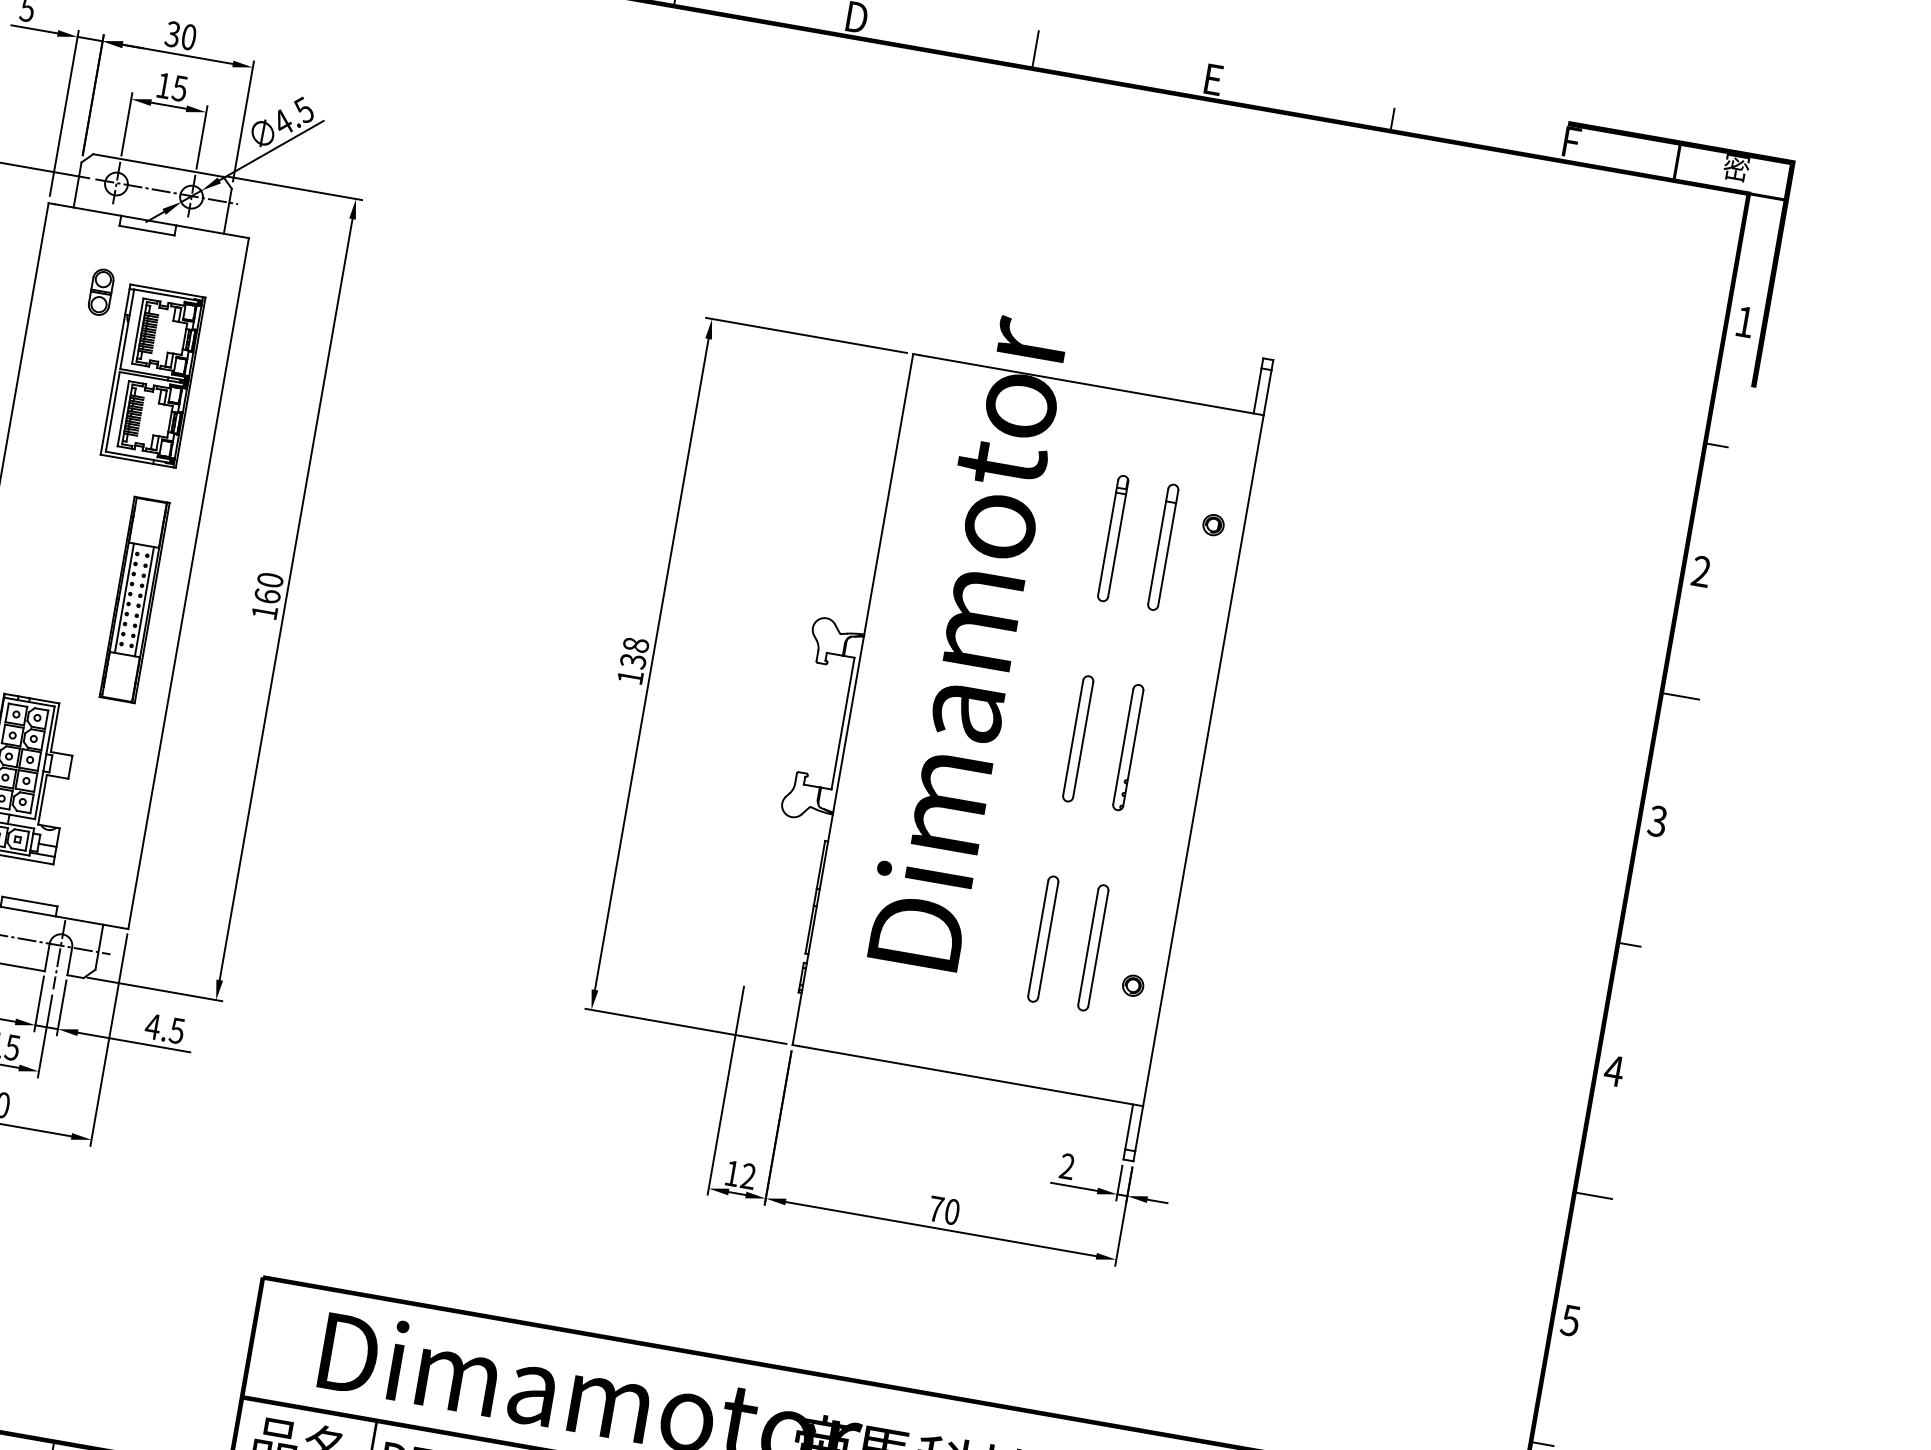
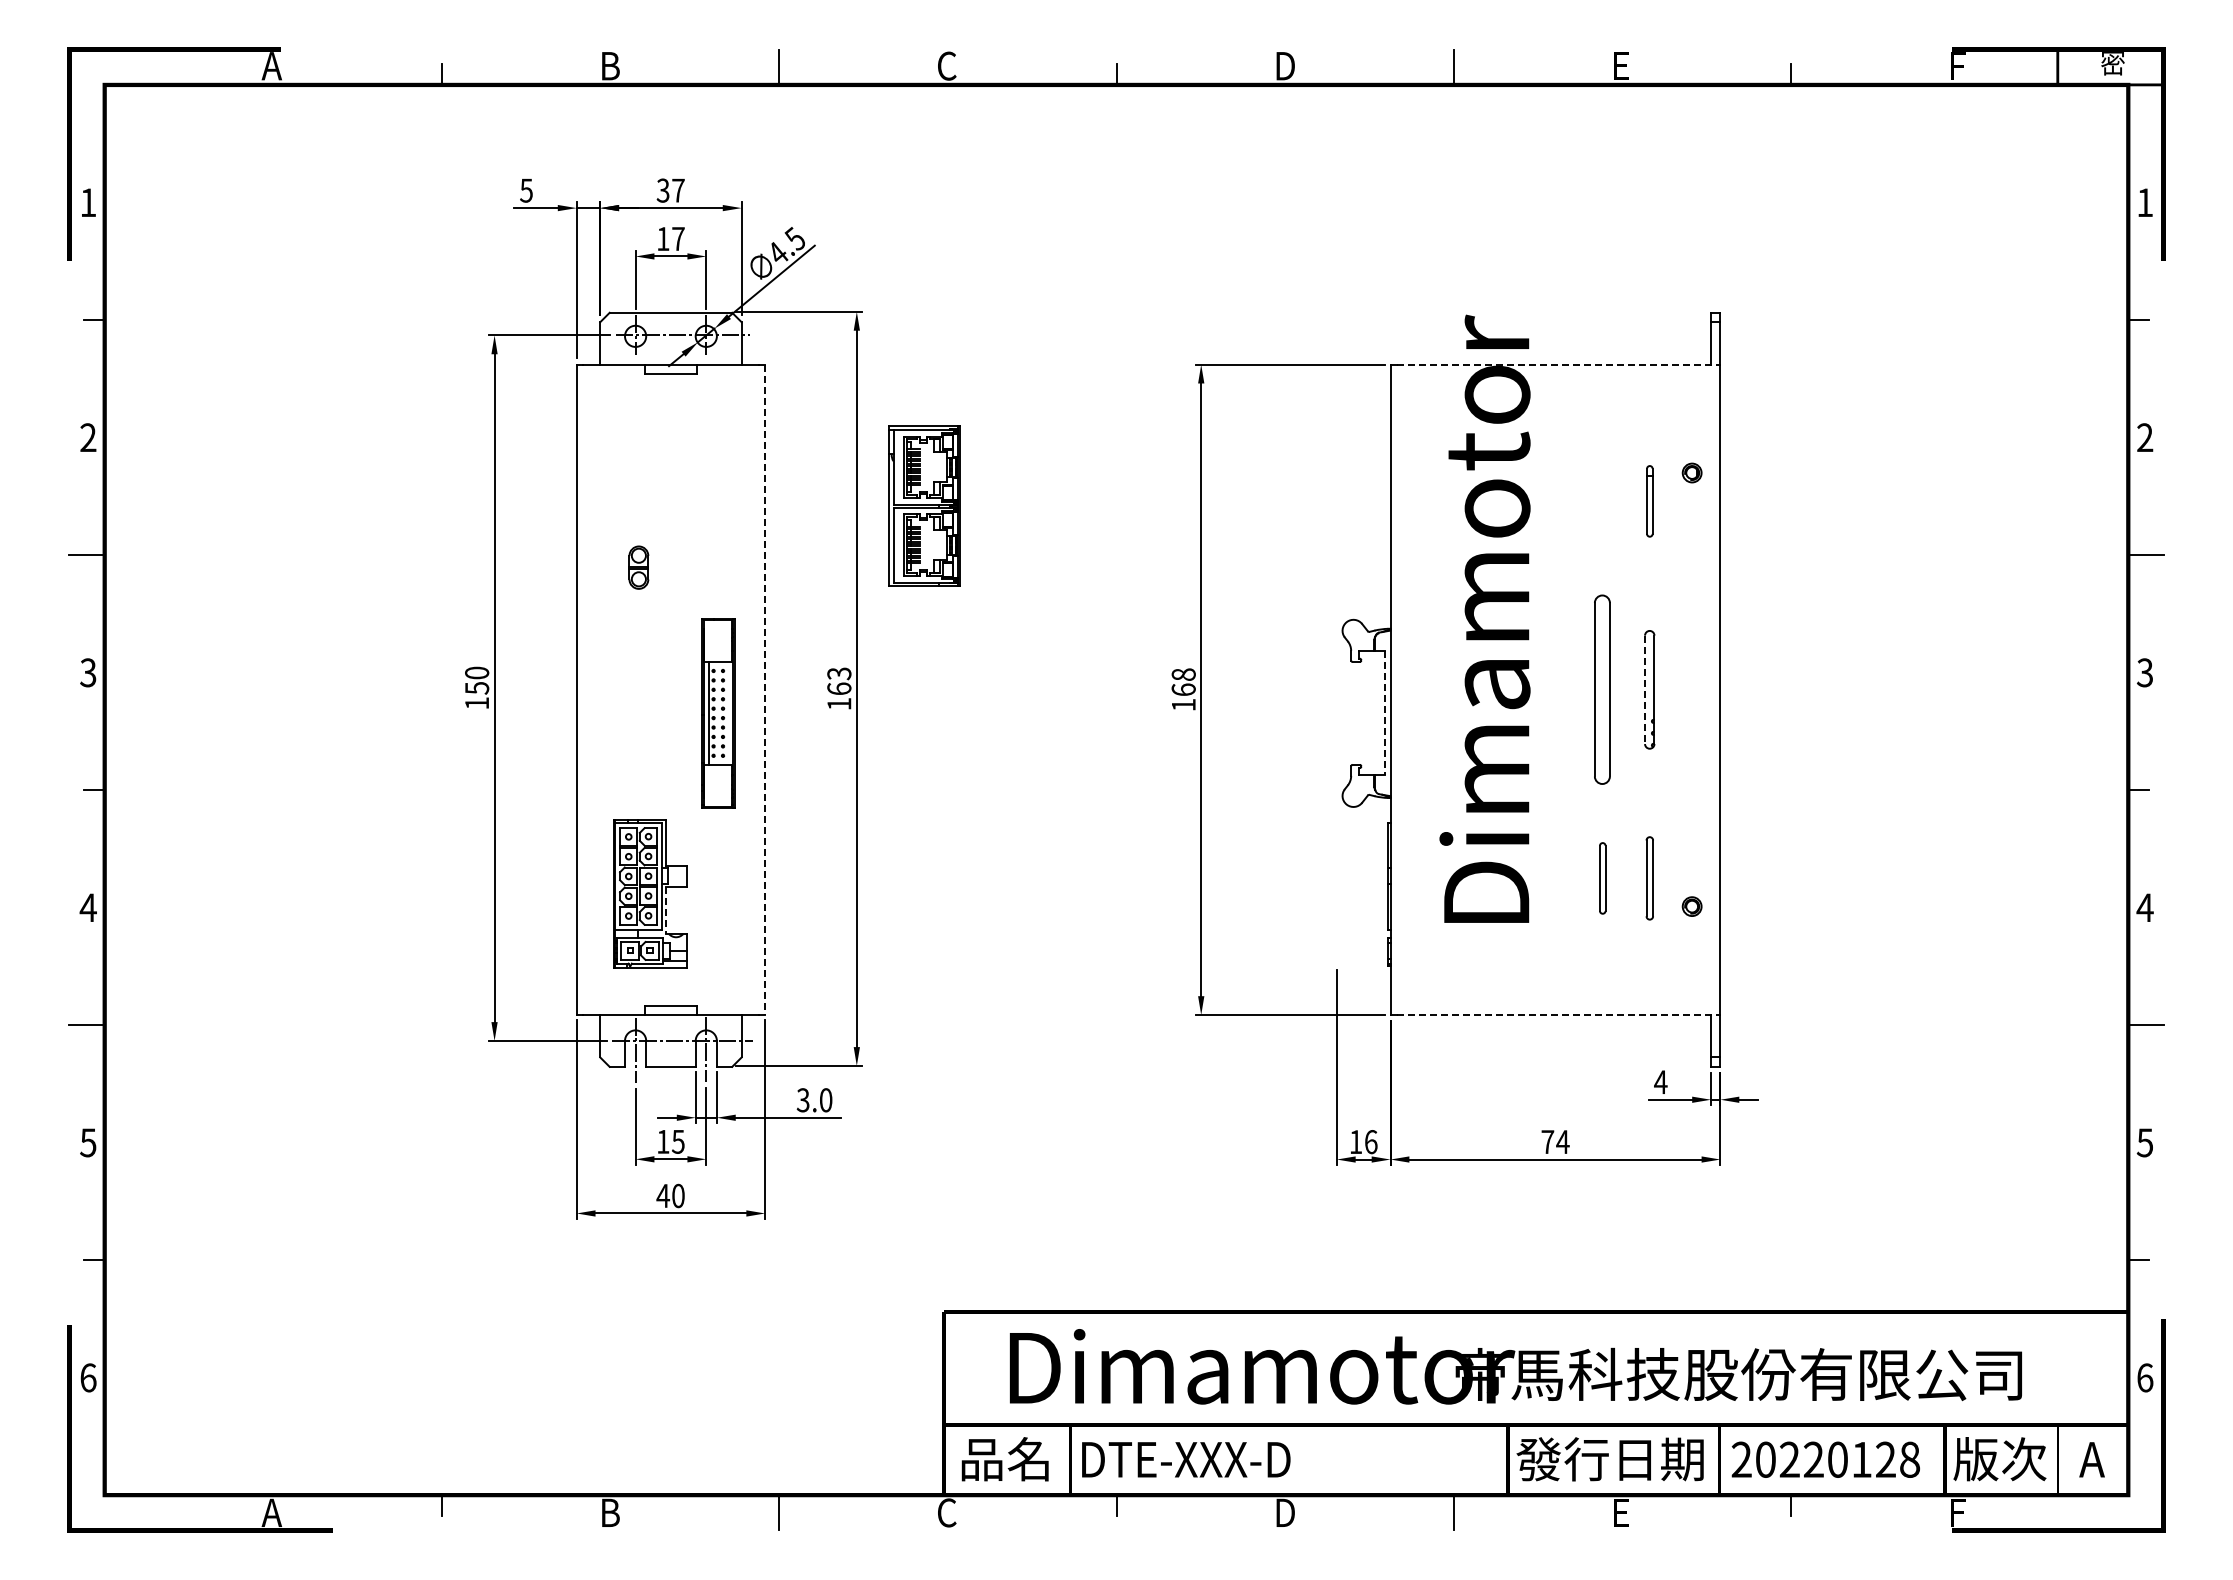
text: (189, 37) -> (678, 190), 30 -> 37
text: (179, 89) -> (678, 239), 15 -> 17
part: (100, 292) -> (638, 567), moved
part: (152, 375) -> (924, 505), moved
line: (1091, 385) -> (1558, 364), solid -> dashed
part: (1113, 538) -> (1602, 501), removed
part: (1162, 547) -> (1649, 501), size x0.6
text: (270, 580) -> (839, 673), 160 -> 163
line: (188, 584) -> (765, 690), solid -> dashed
line: (144, 600) -> (727, 712), removed
text: (633, 660) -> (1183, 689), 138 -> 168
line: (843, 723) -> (1385, 713), solid -> dashed
part: (1078, 738) -> (1602, 689), size x1.6
line: (1123, 747) -> (1645, 690), solid -> dashed
line: (42, 800) -> (666, 911), solid -> dashed
part: (1043, 939) -> (1602, 878), size x0.6
part: (1093, 947) -> (1649, 878), size x0.7
text: (164, 1028) -> (814, 1100), 4.5 -> 3.0
line: (970, 1076) -> (1558, 1015), solid -> dashed
text: (1067, 1165) -> (1660, 1081), 2 -> 4
text: (747, 1176) -> (1370, 1142), 12 -> 16
text: (951, 1212) -> (1562, 1142), 70 -> 74

